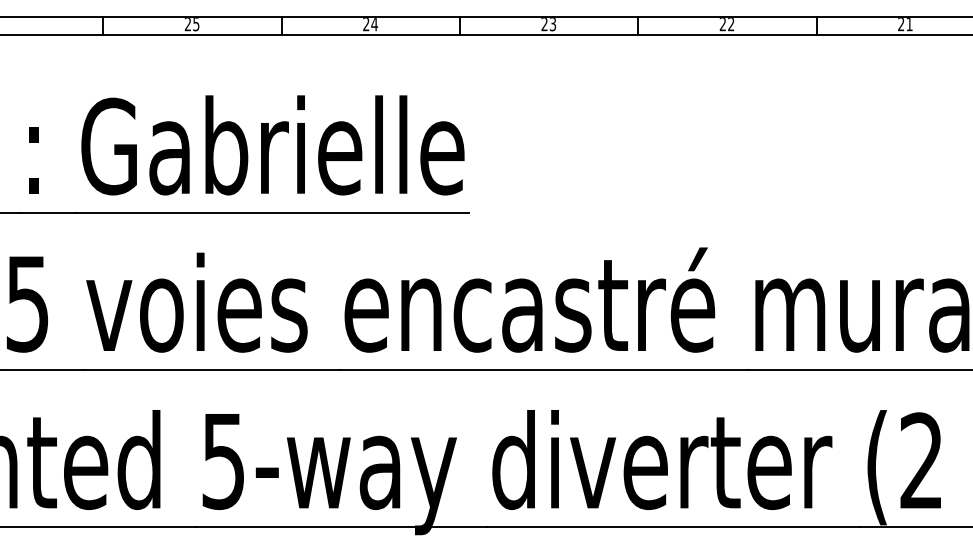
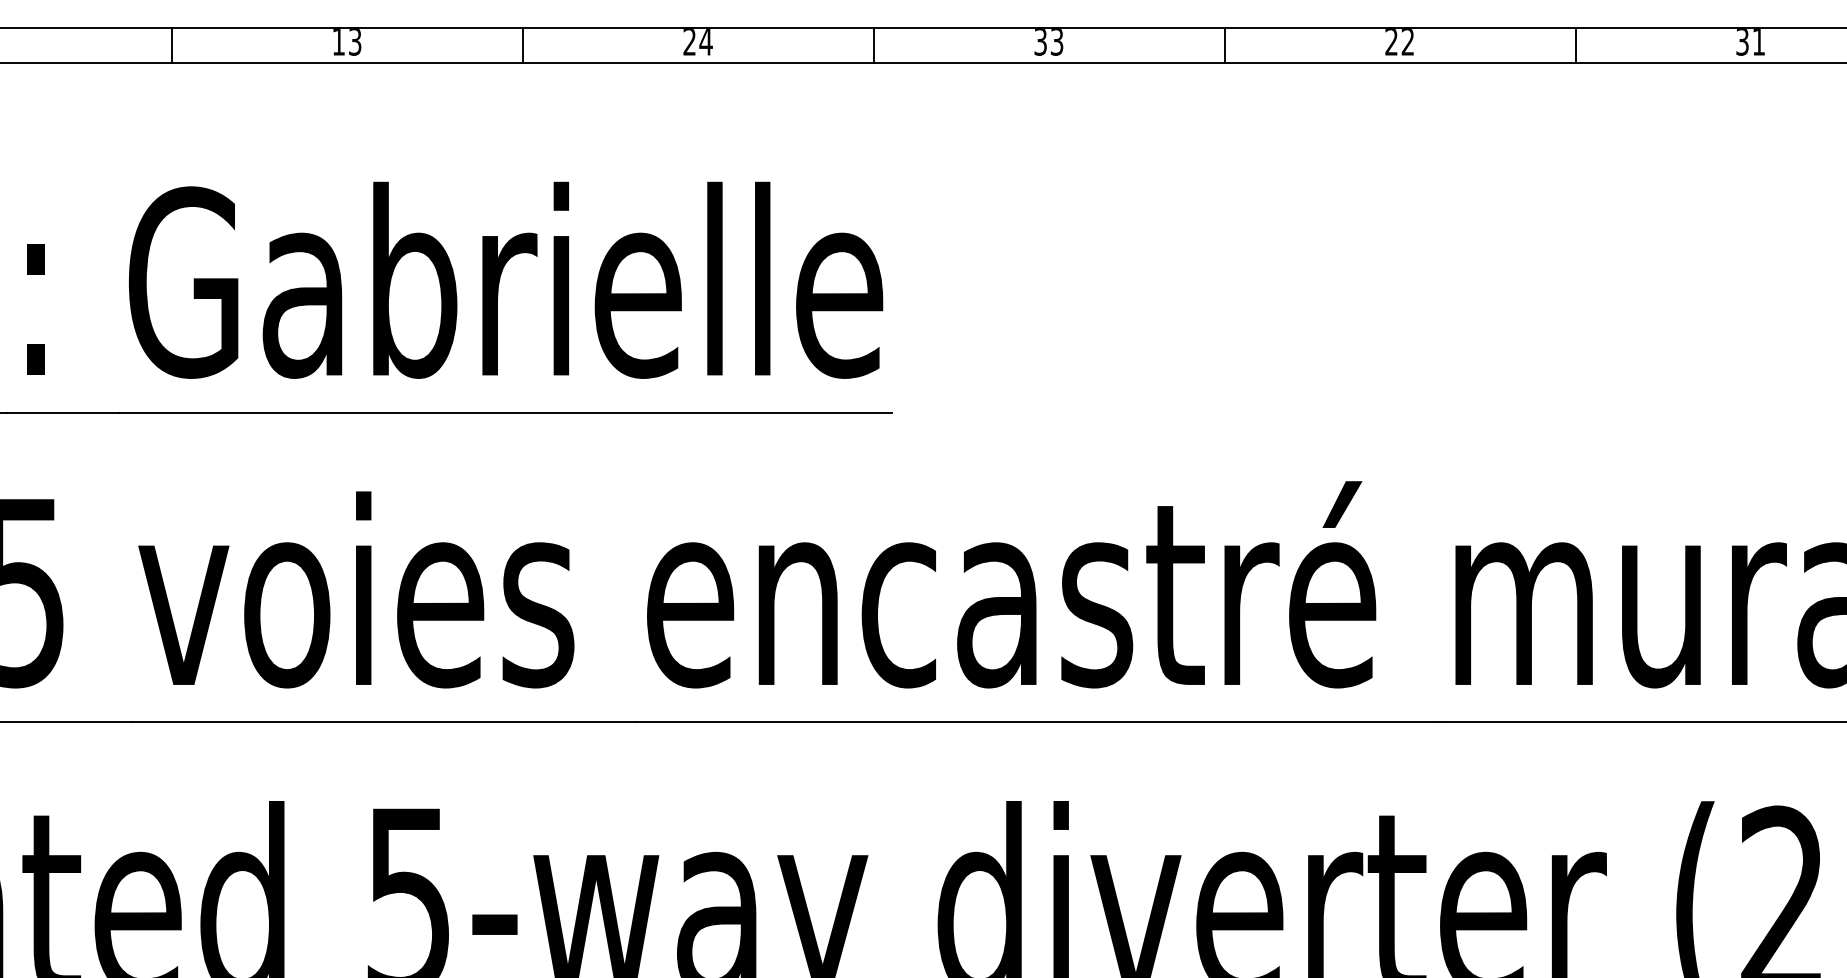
text: (191, 24) -> (345, 42), 25 -> 13
text: (544, 24) -> (1040, 42), 23 -> 33
text: (901, 24) -> (1743, 42), 21 -> 31

